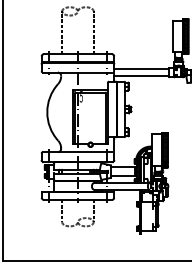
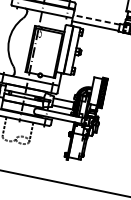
line: (141, 68) -> (96, 19), solid -> dashed

